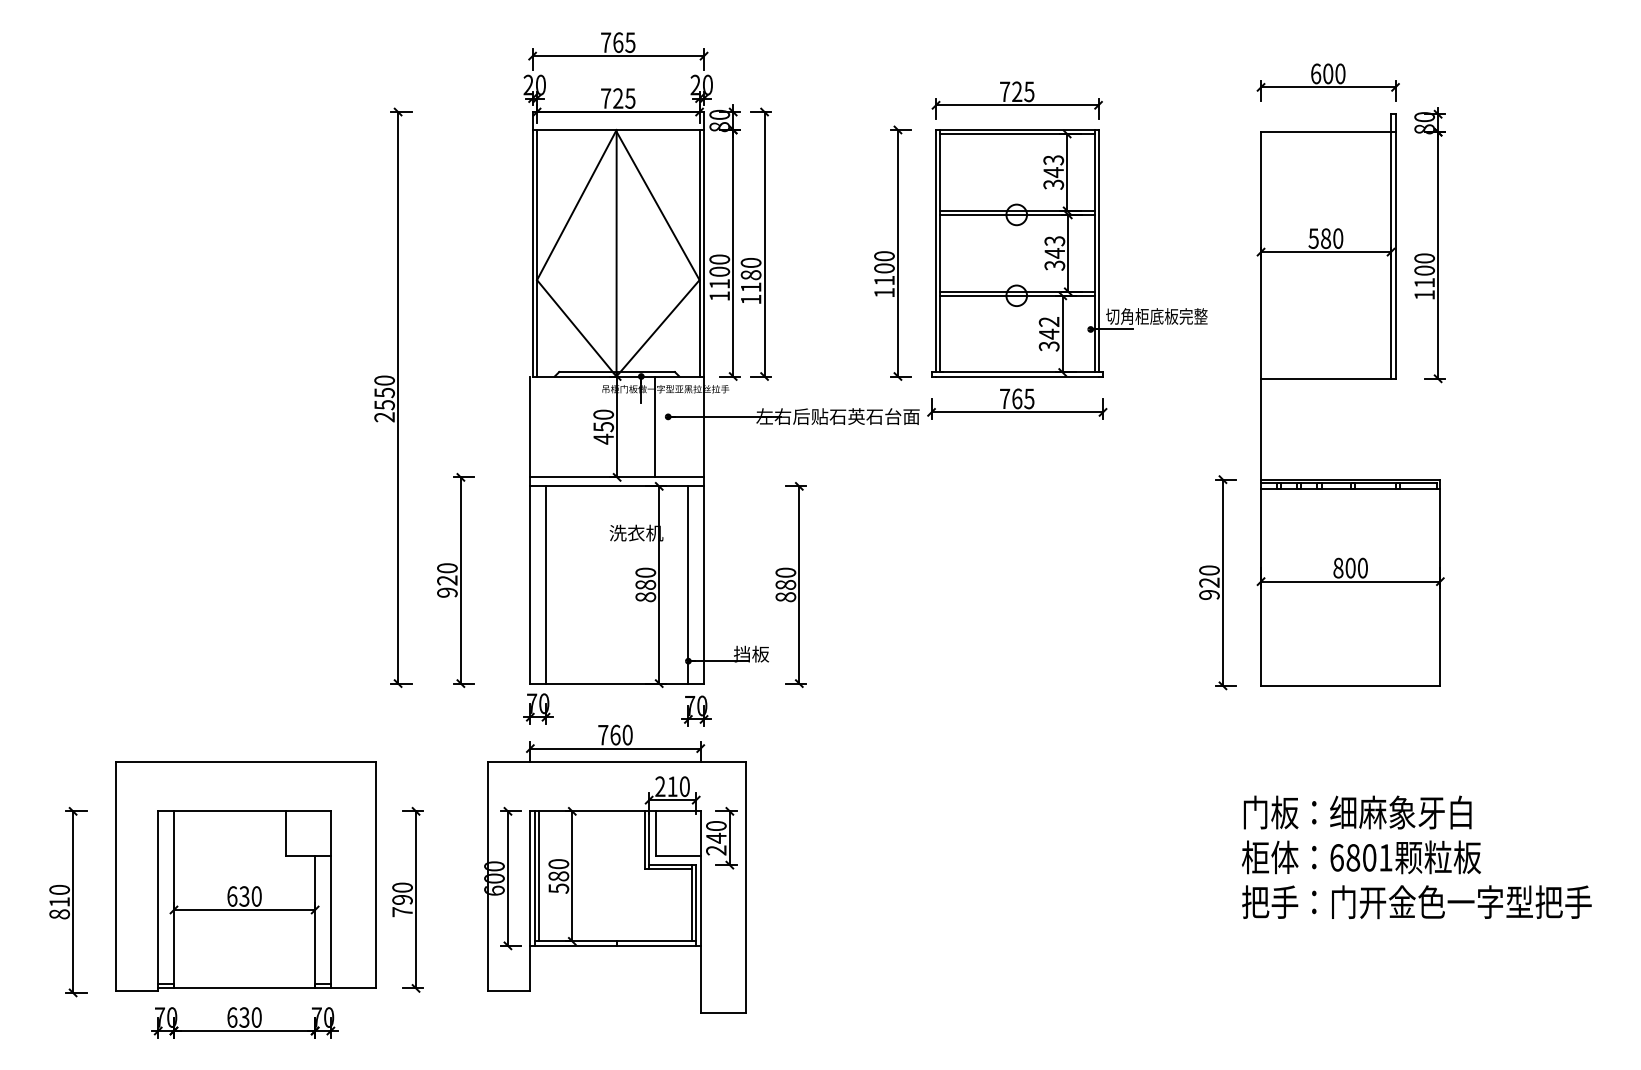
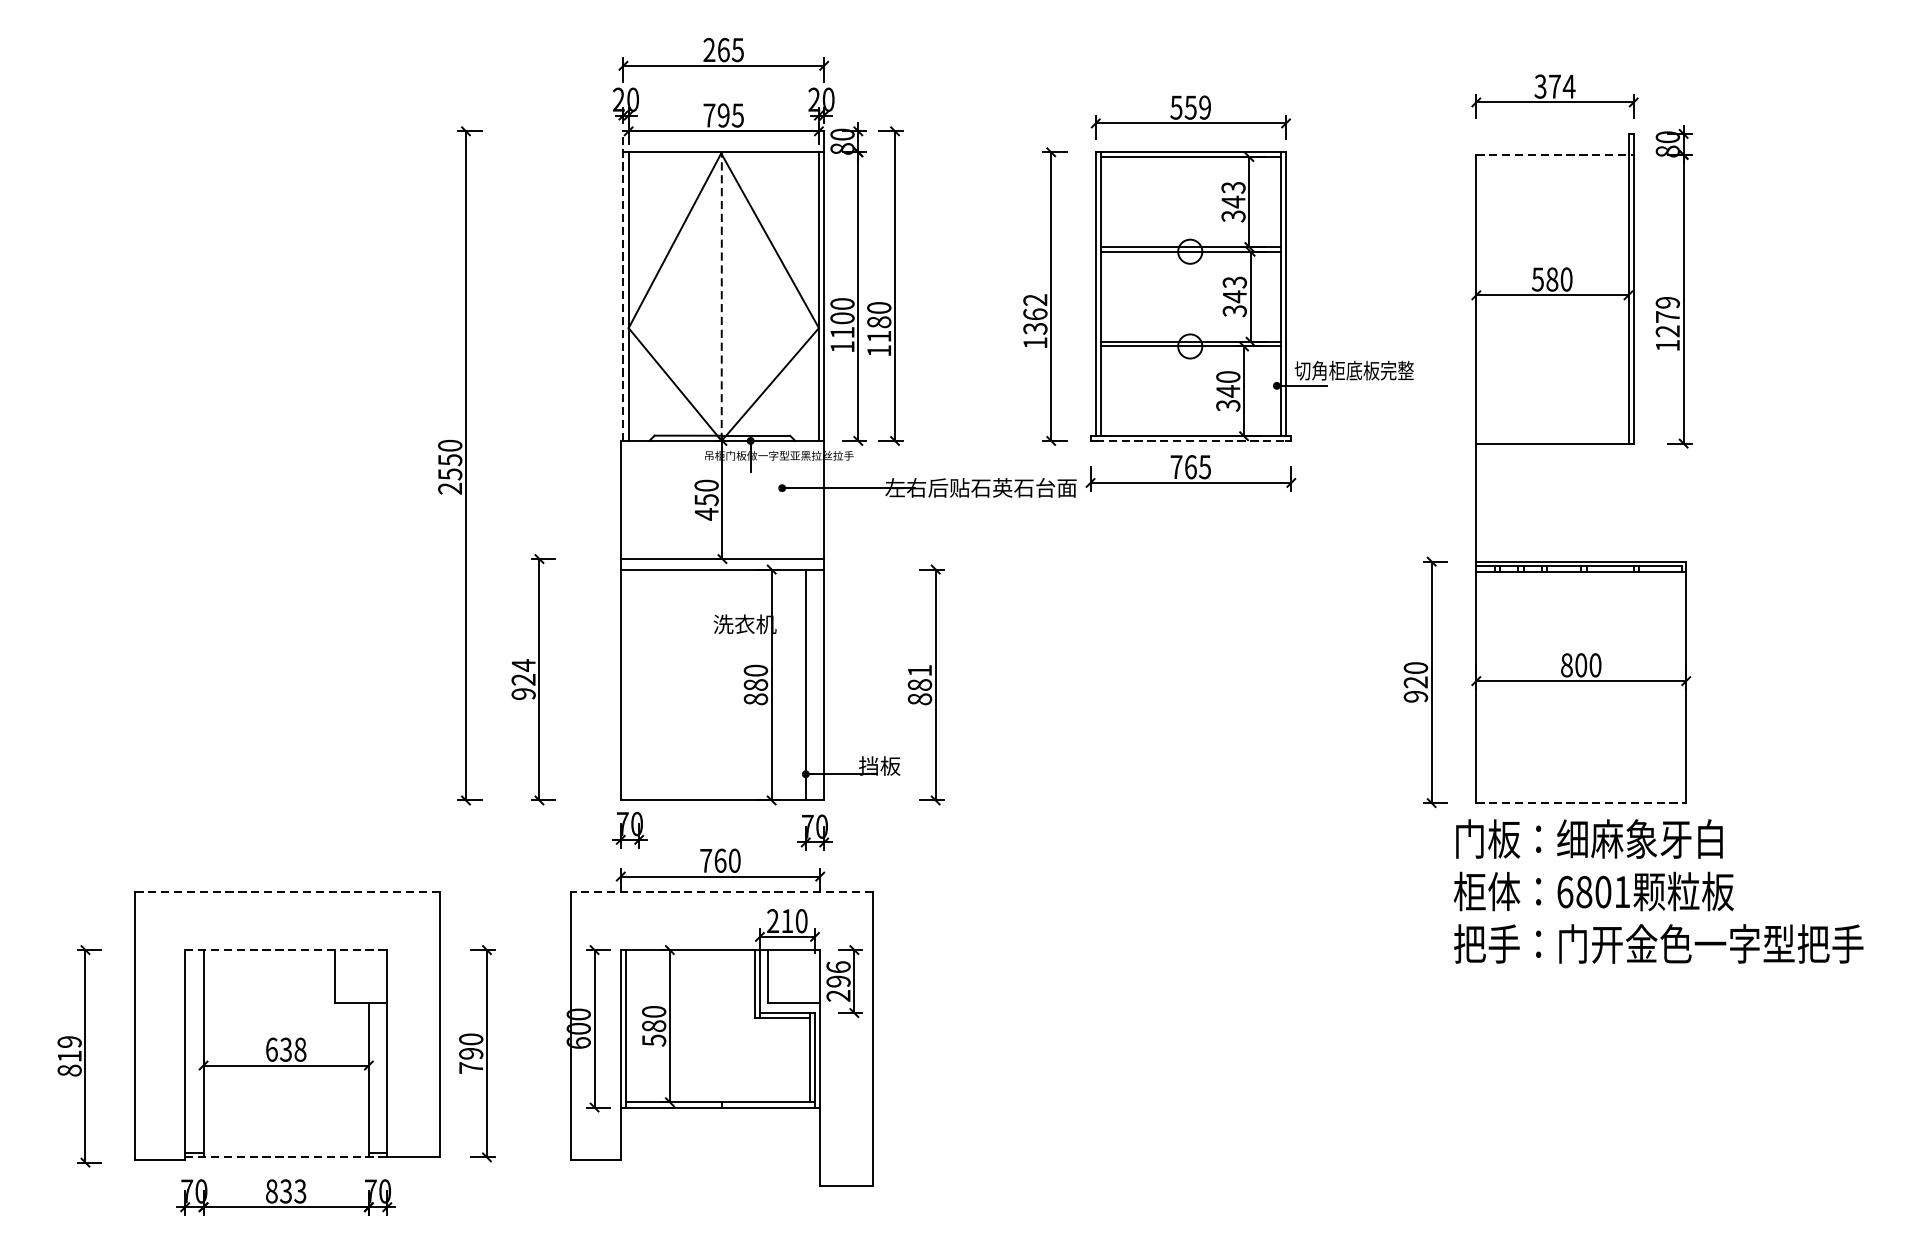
text: (606, 42) -> (709, 49), 765 -> 265
text: (1327, 73) -> (1554, 86), 600 -> 374
text: (1016, 91) -> (1189, 107), 725 -> 559
text: (618, 98) -> (723, 115), 725 -> 795
line: (1328, 132) -> (1555, 155), solid -> dashed
line: (532, 243) -> (623, 285), solid -> dashed
line: (616, 252) -> (721, 295), solid -> dashed
text: (884, 268) -> (1035, 314), 1100 -> 1362
text: (1424, 270) -> (1667, 316), 1100 -> 1279
text: (1049, 321) -> (1228, 376), 342 -> 340
line: (1017, 376) -> (1191, 440), solid -> dashed
line: (654, 426) -> (766, 499), removed
text: (447, 567) -> (523, 664), 920 -> 924
text: (785, 572) -> (919, 670), 880 -> 881
line: (546, 584) -> (639, 684), removed
line: (1350, 685) -> (1581, 802), solid -> dashed
line: (245, 762) -> (287, 892), solid -> dashed
line: (616, 762) -> (721, 892), solid -> dashed
line: (245, 811) -> (287, 950), solid -> dashed
text: (716, 831) -> (838, 973), 240 -> 296
text: (1416, 857) -> (1658, 891), moved
line: (538, 876) -> (630, 1026), removed
text: (59, 889) -> (69, 1041), 810 -> 819
text: (256, 896) -> (300, 1049), 630 -> 638
line: (245, 988) -> (287, 1157), solid -> dashed
text: (244, 1017) -> (286, 1191), 630 -> 833

